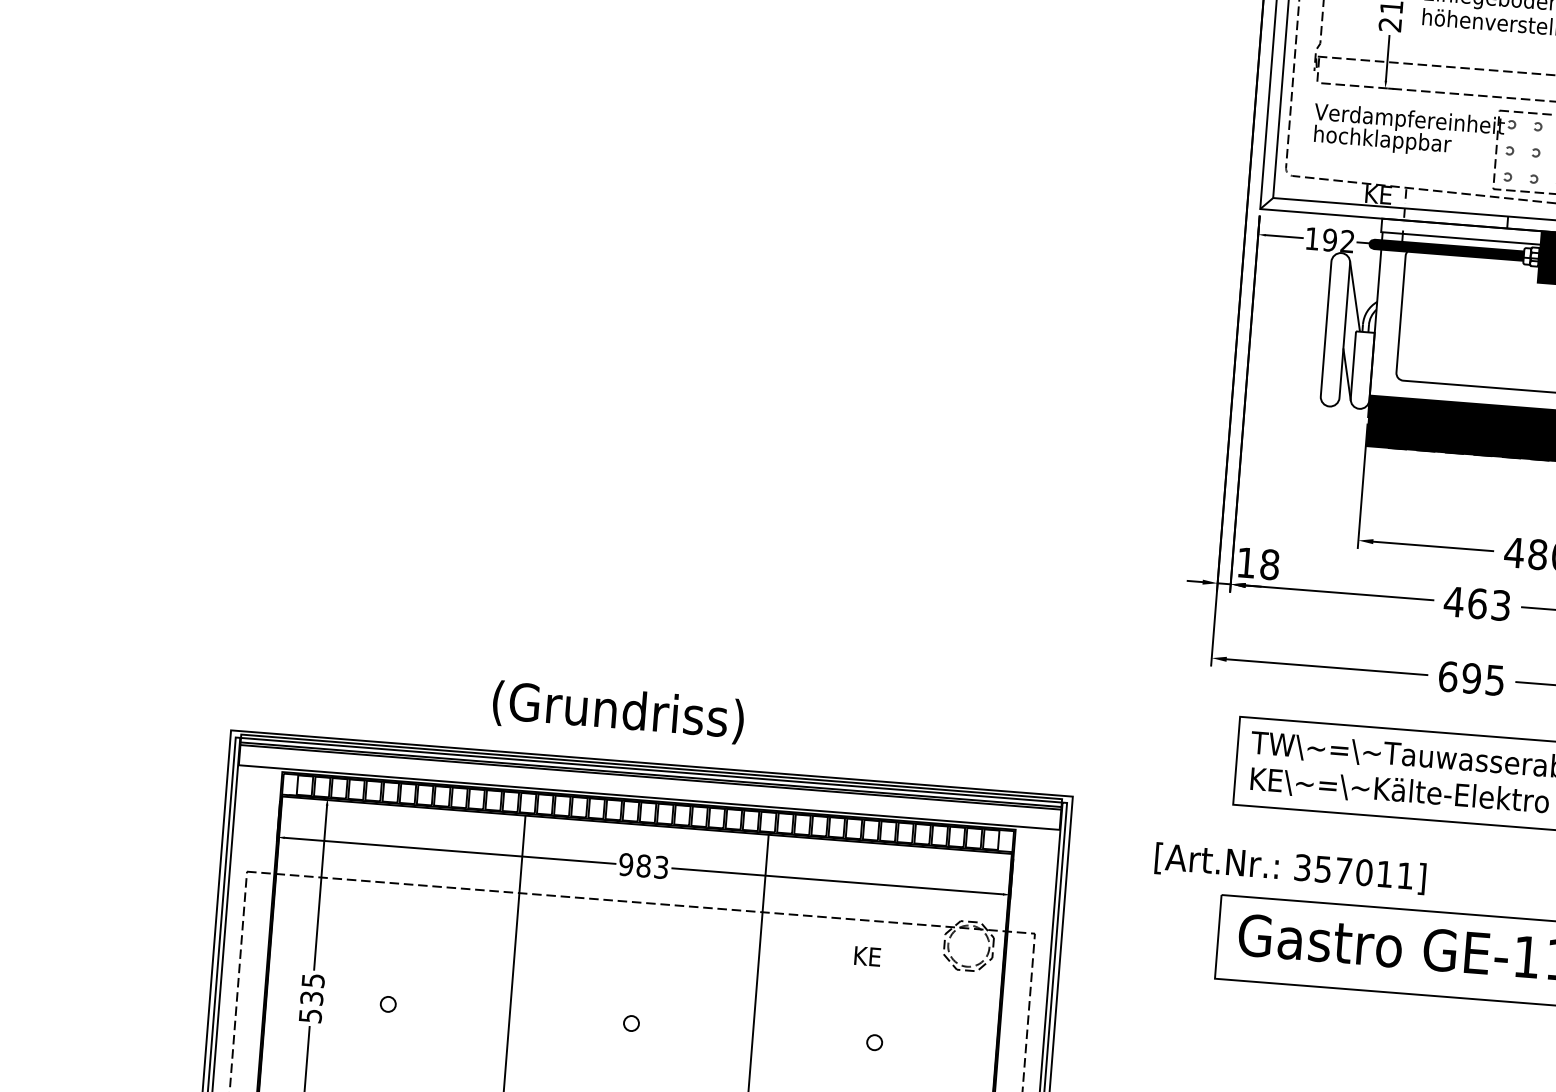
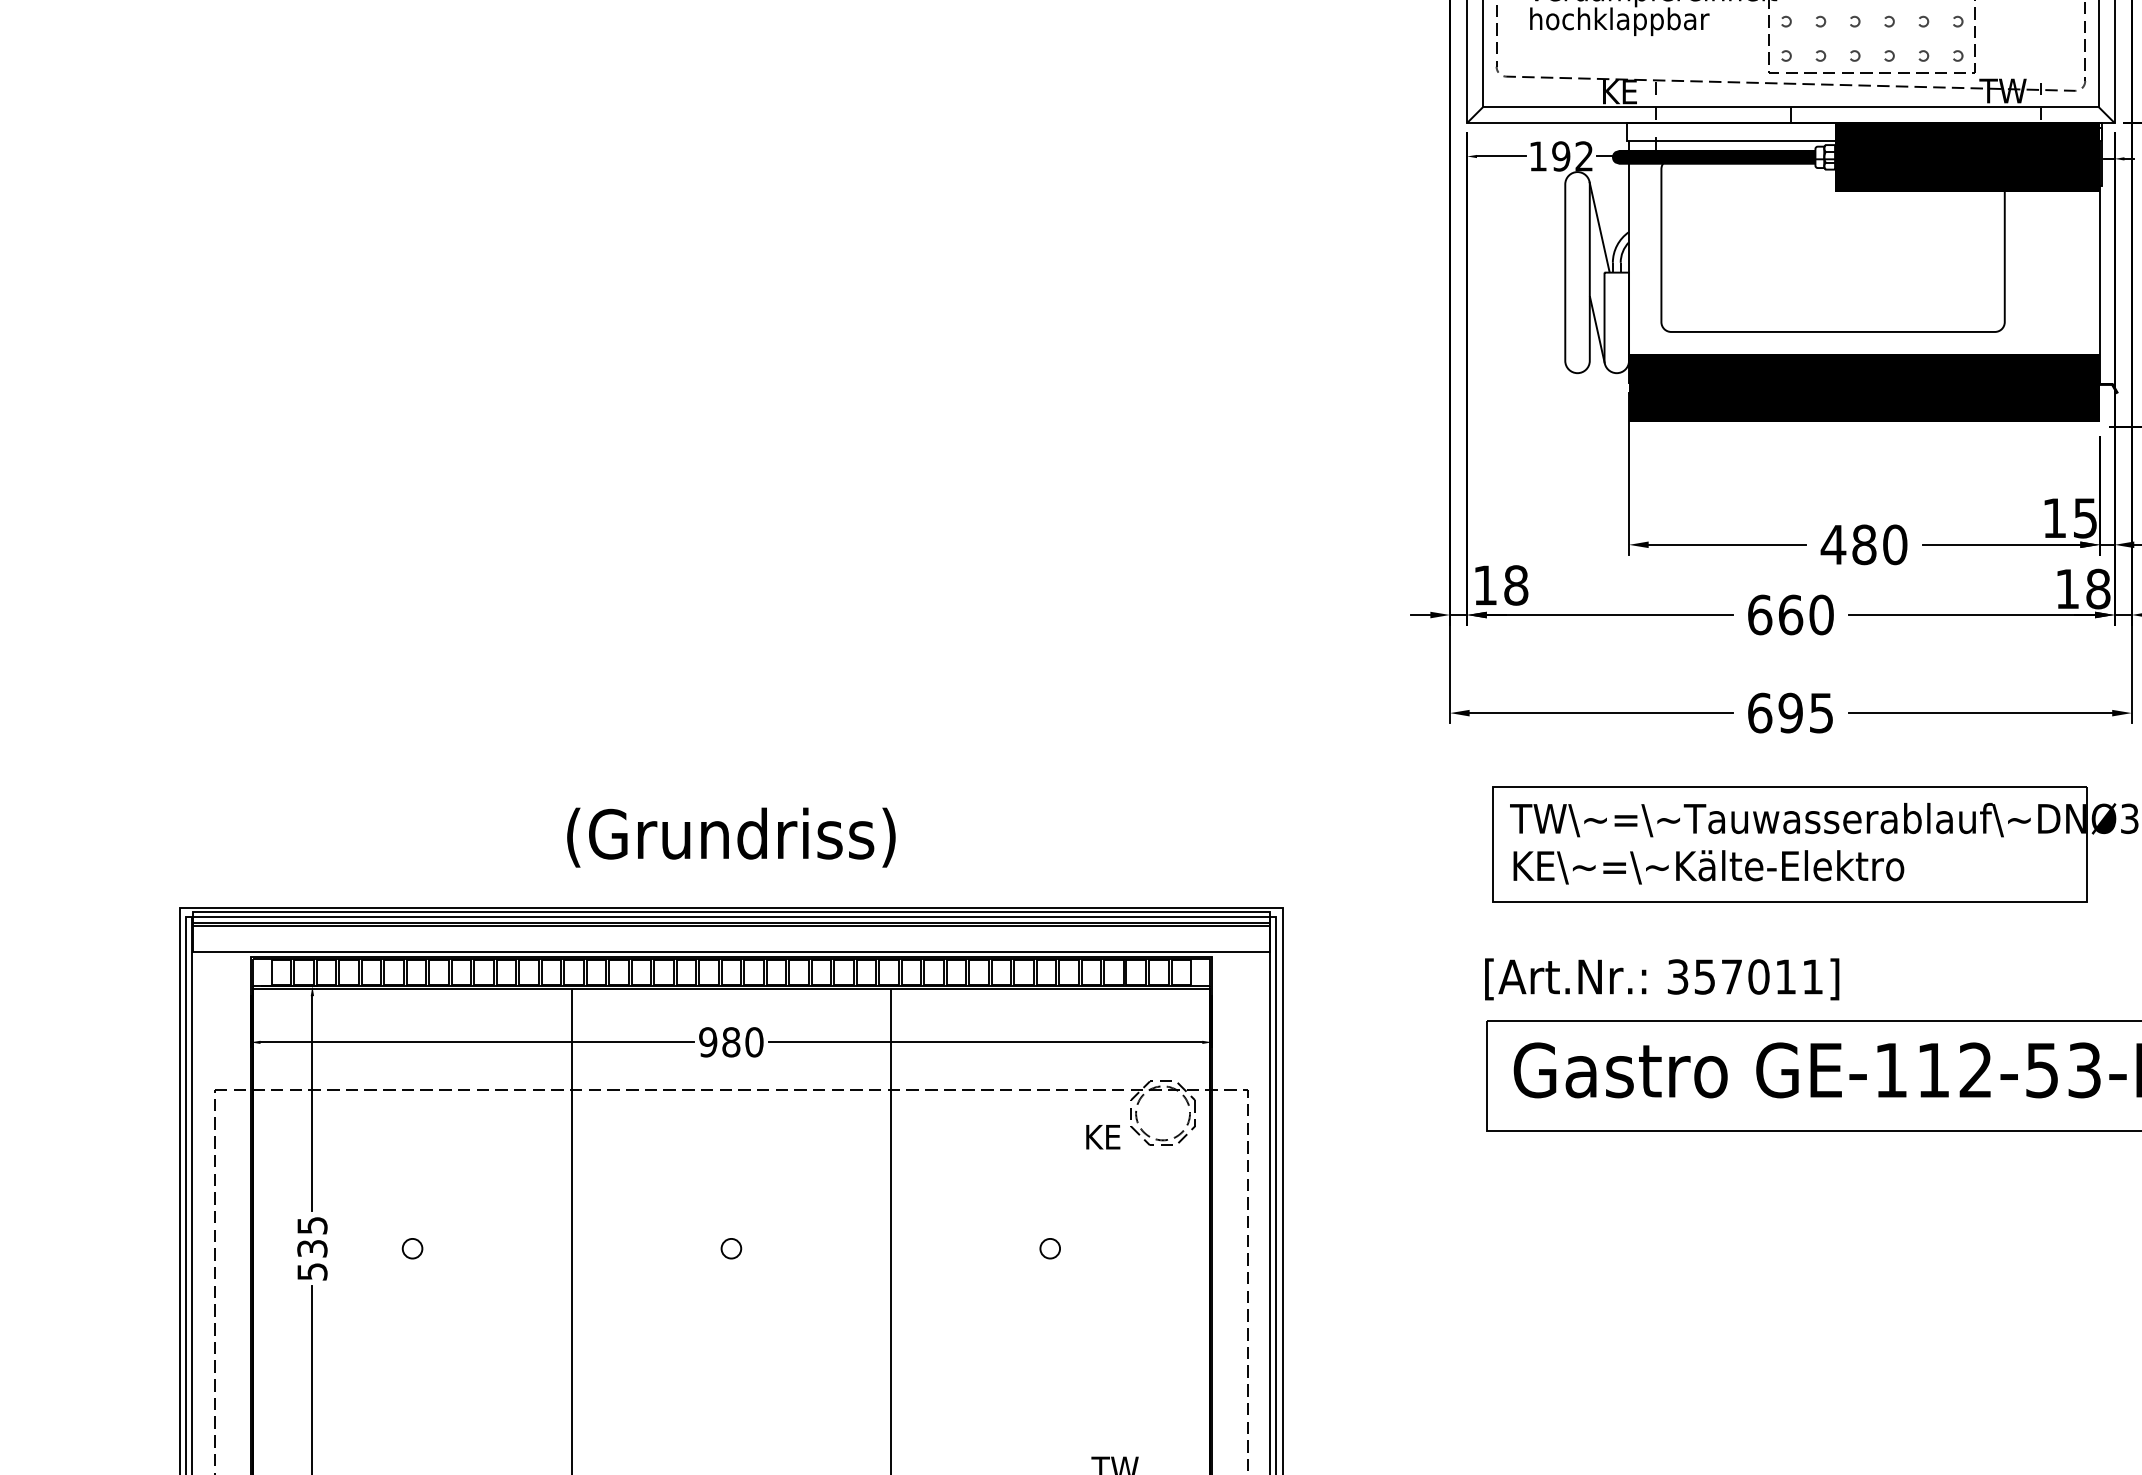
text: (1477, 603) -> (1790, 614), 463 -> 660
text: (618, 712) -> (731, 837), moved
text: (661, 867) -> (754, 1042), 983 -> 980
text: (1290, 868) -> (1662, 979), moved
text: (867, 956) -> (1103, 1137), moved

